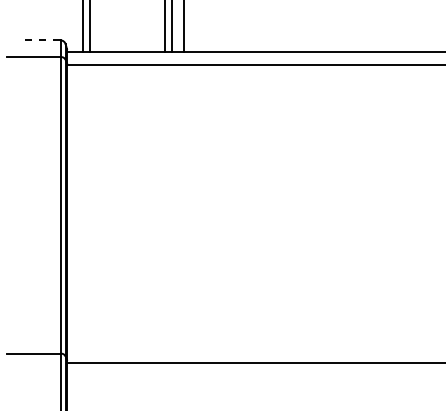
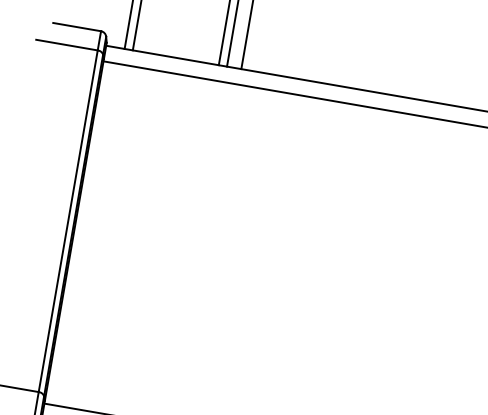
line: (39, 40) -> (76, 27), dashed -> solid

